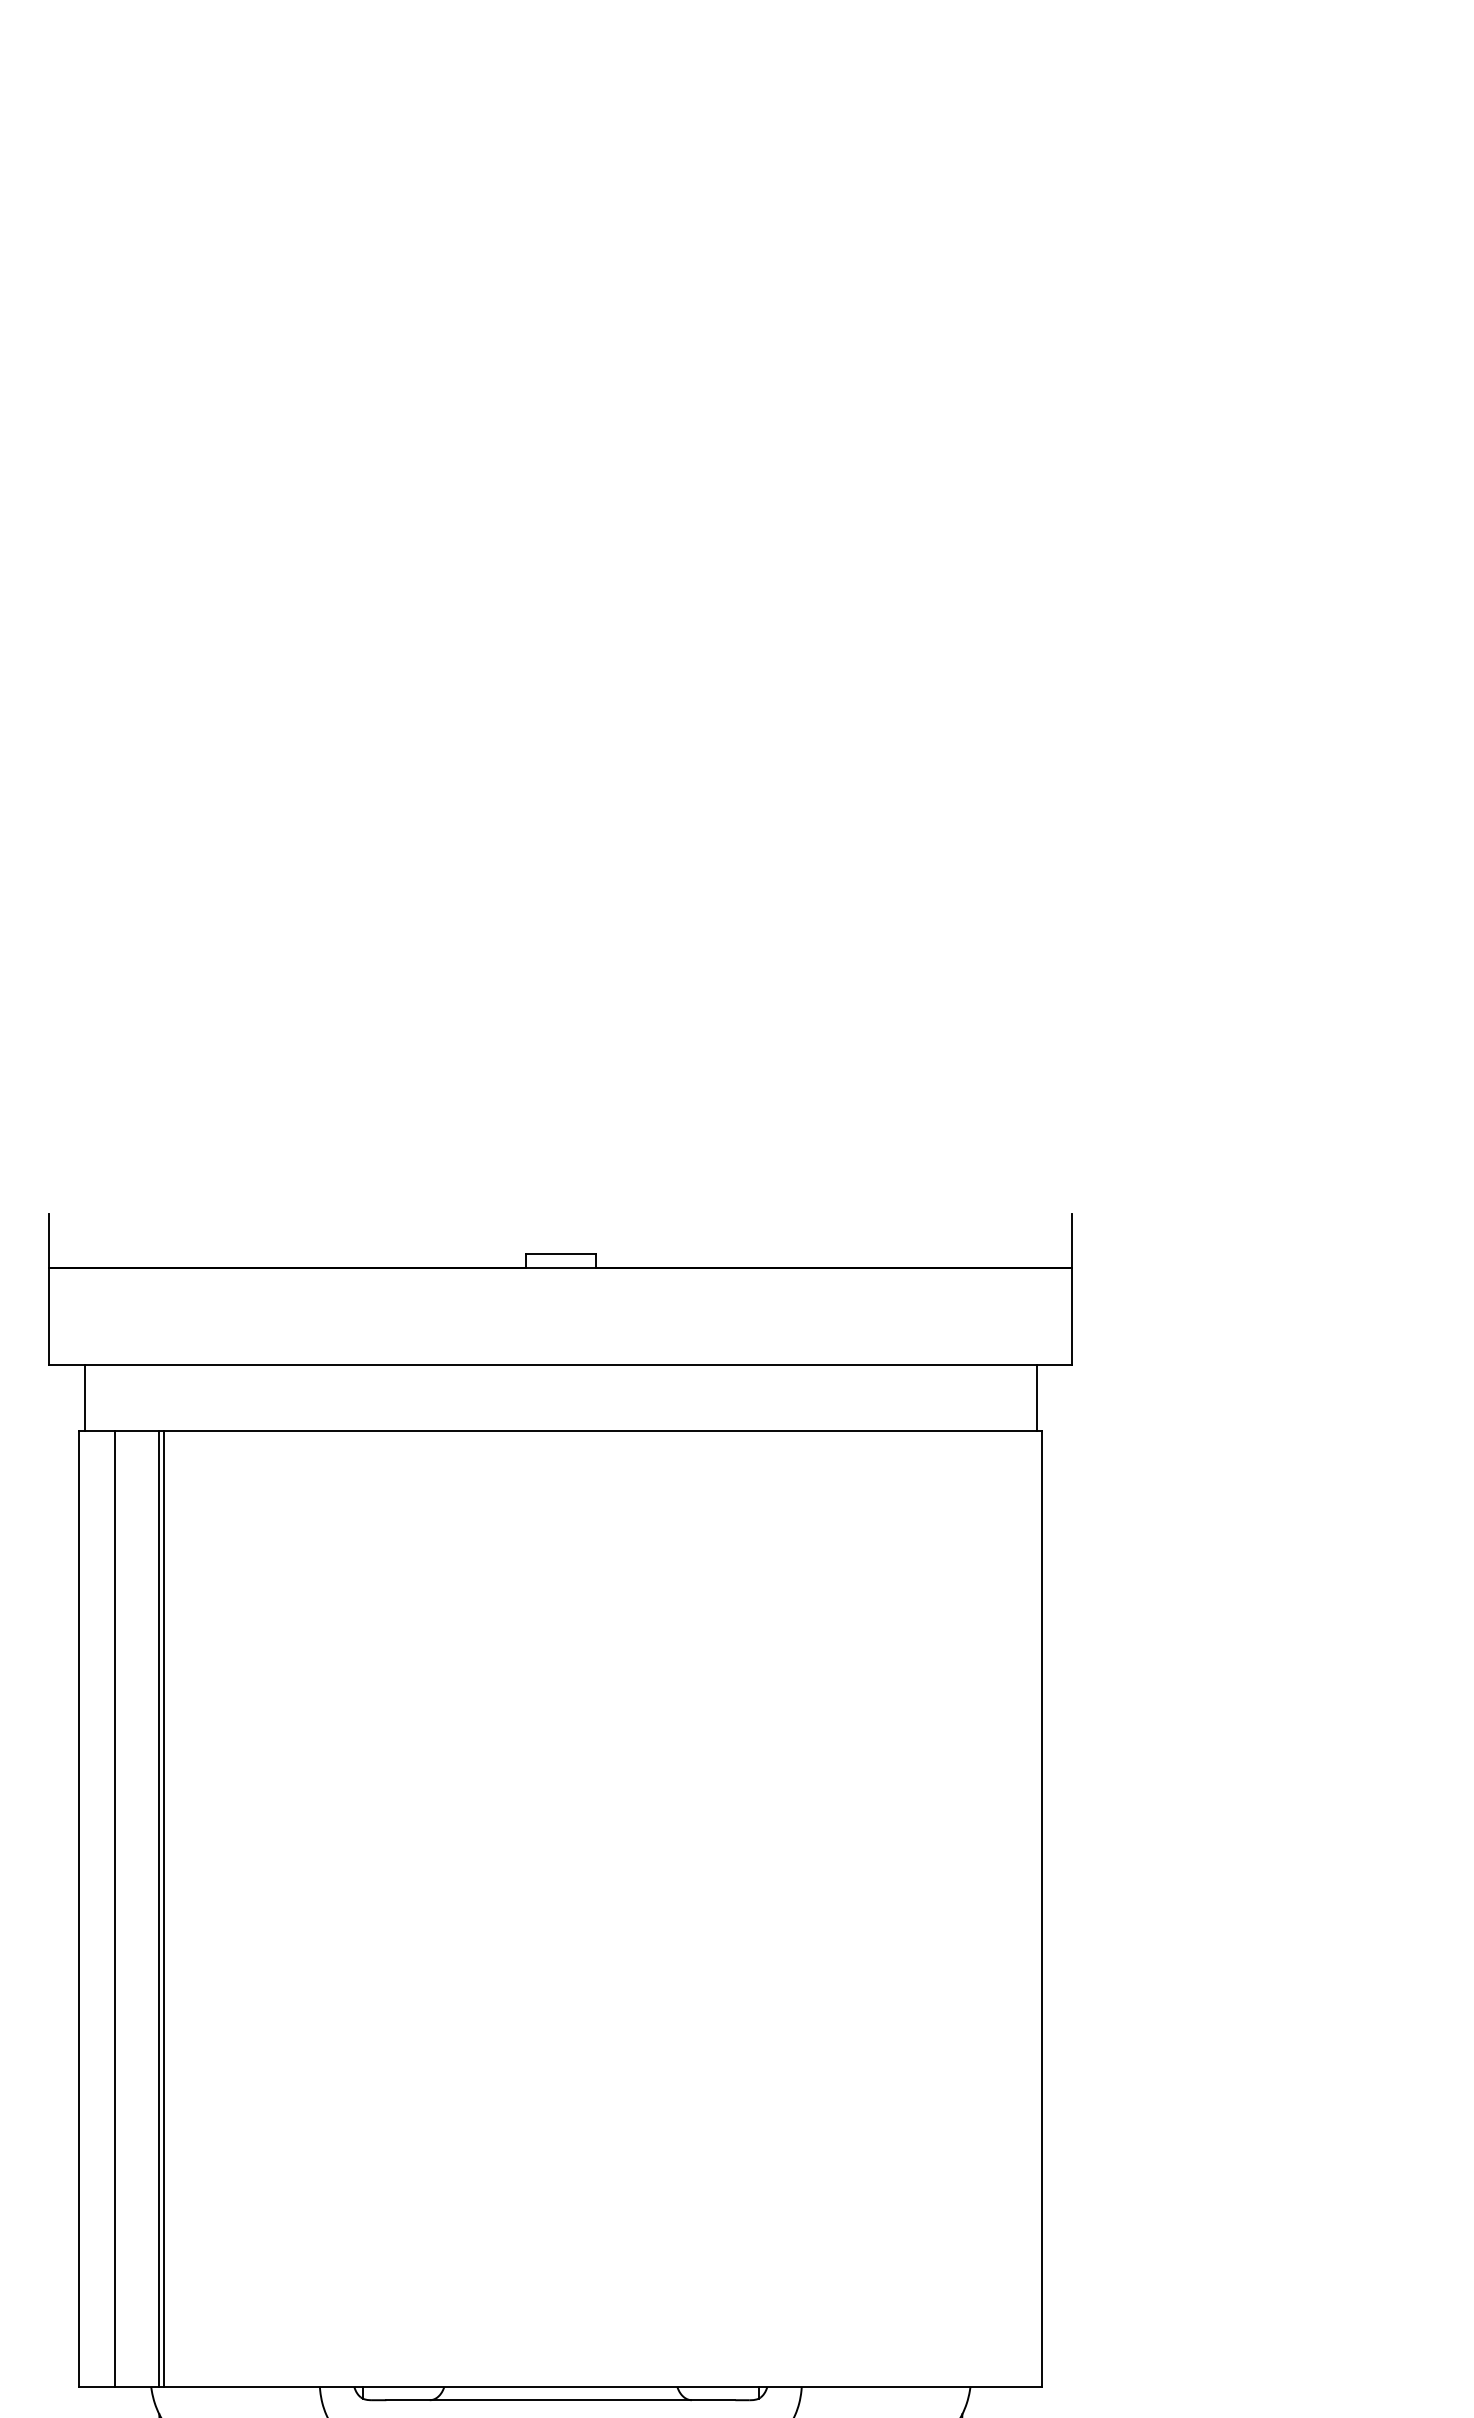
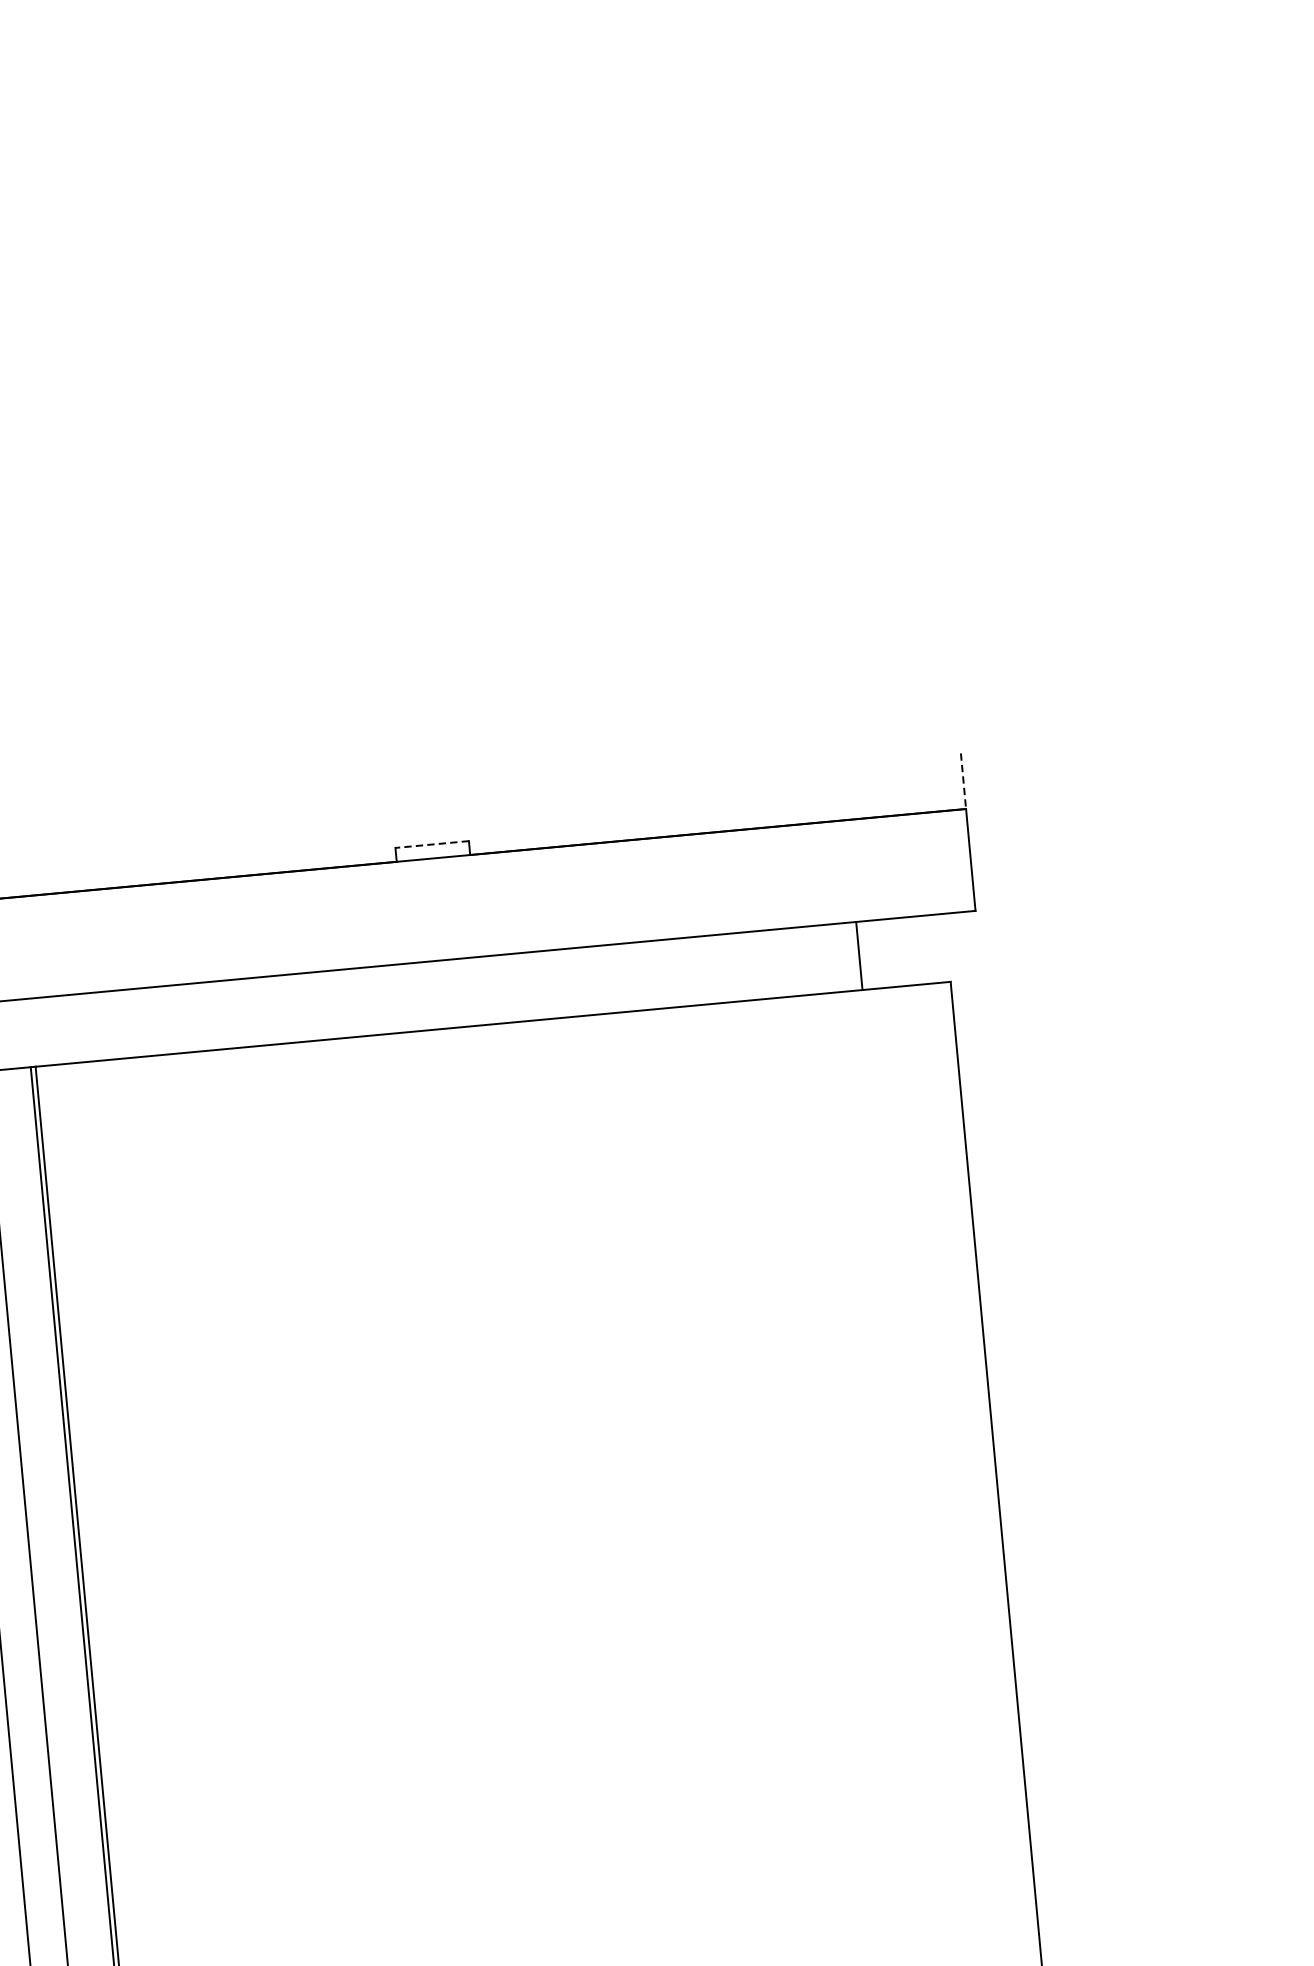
line: (1072, 1240) -> (963, 780), solid -> dashed
line: (560, 1254) -> (431, 844), solid -> dashed
line: (1036, 1397) -> (859, 955), moved

